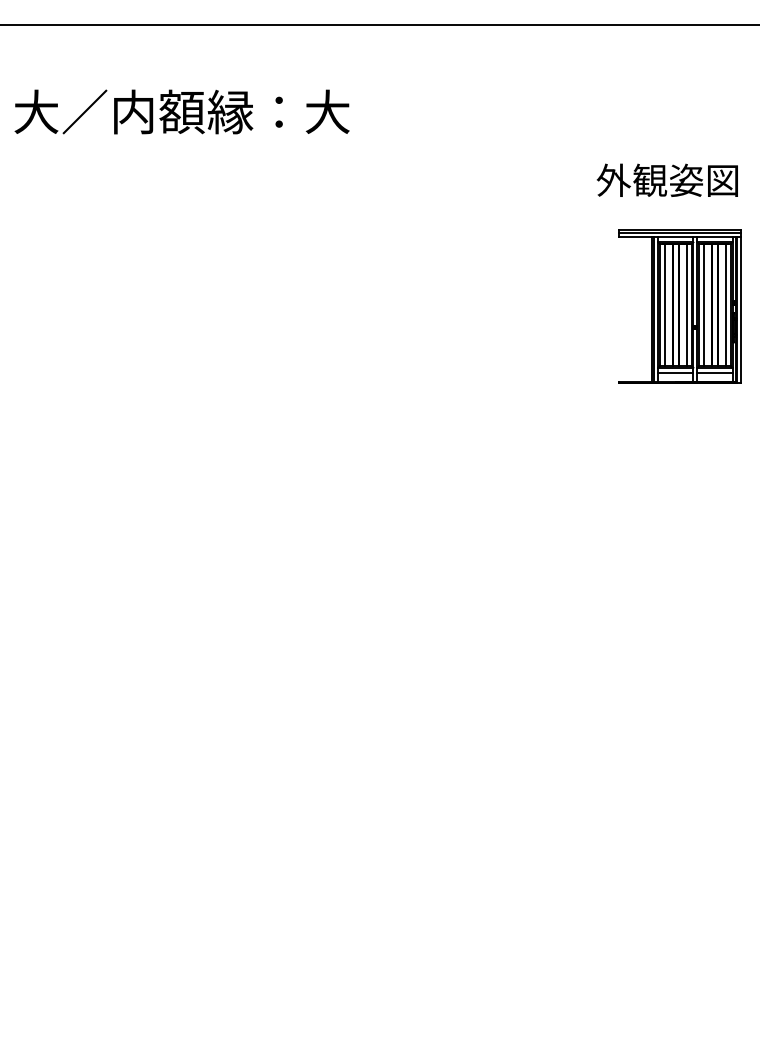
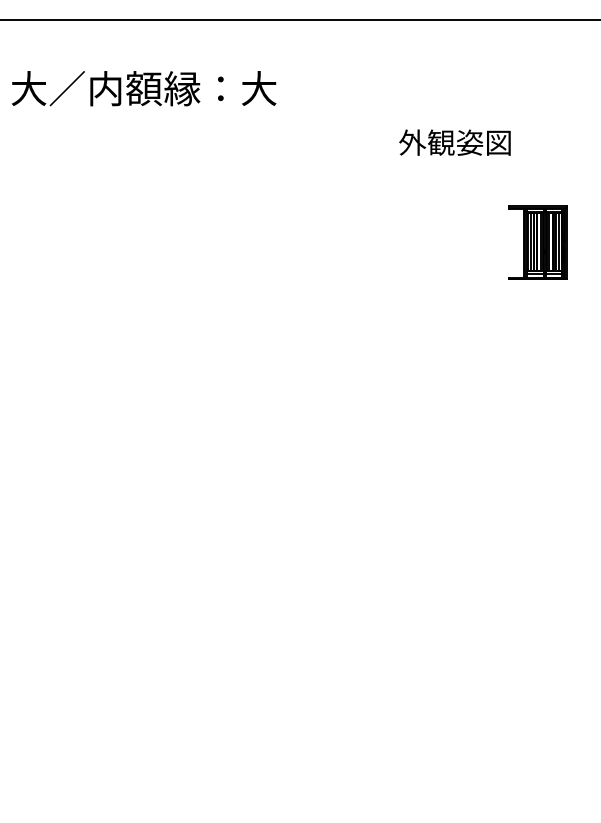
text: (666, 179) -> (454, 142), moved
part: (679, 306) -> (537, 242), size x0.6

